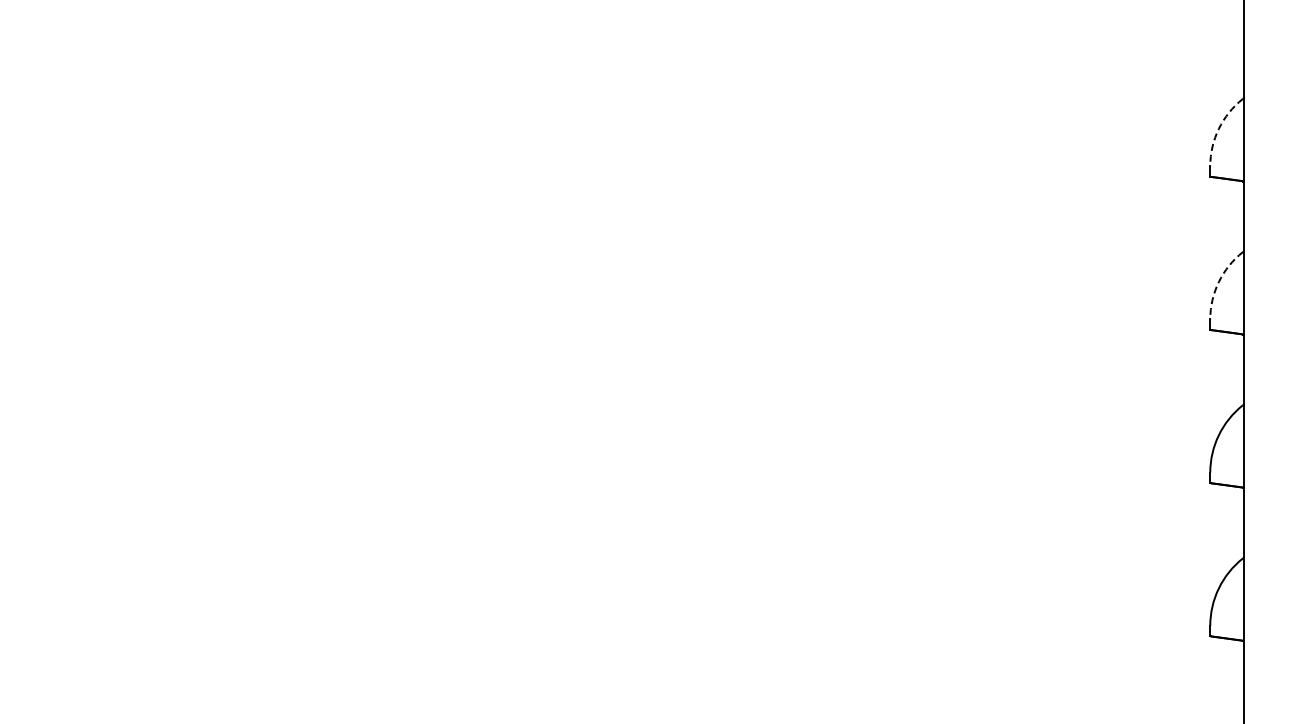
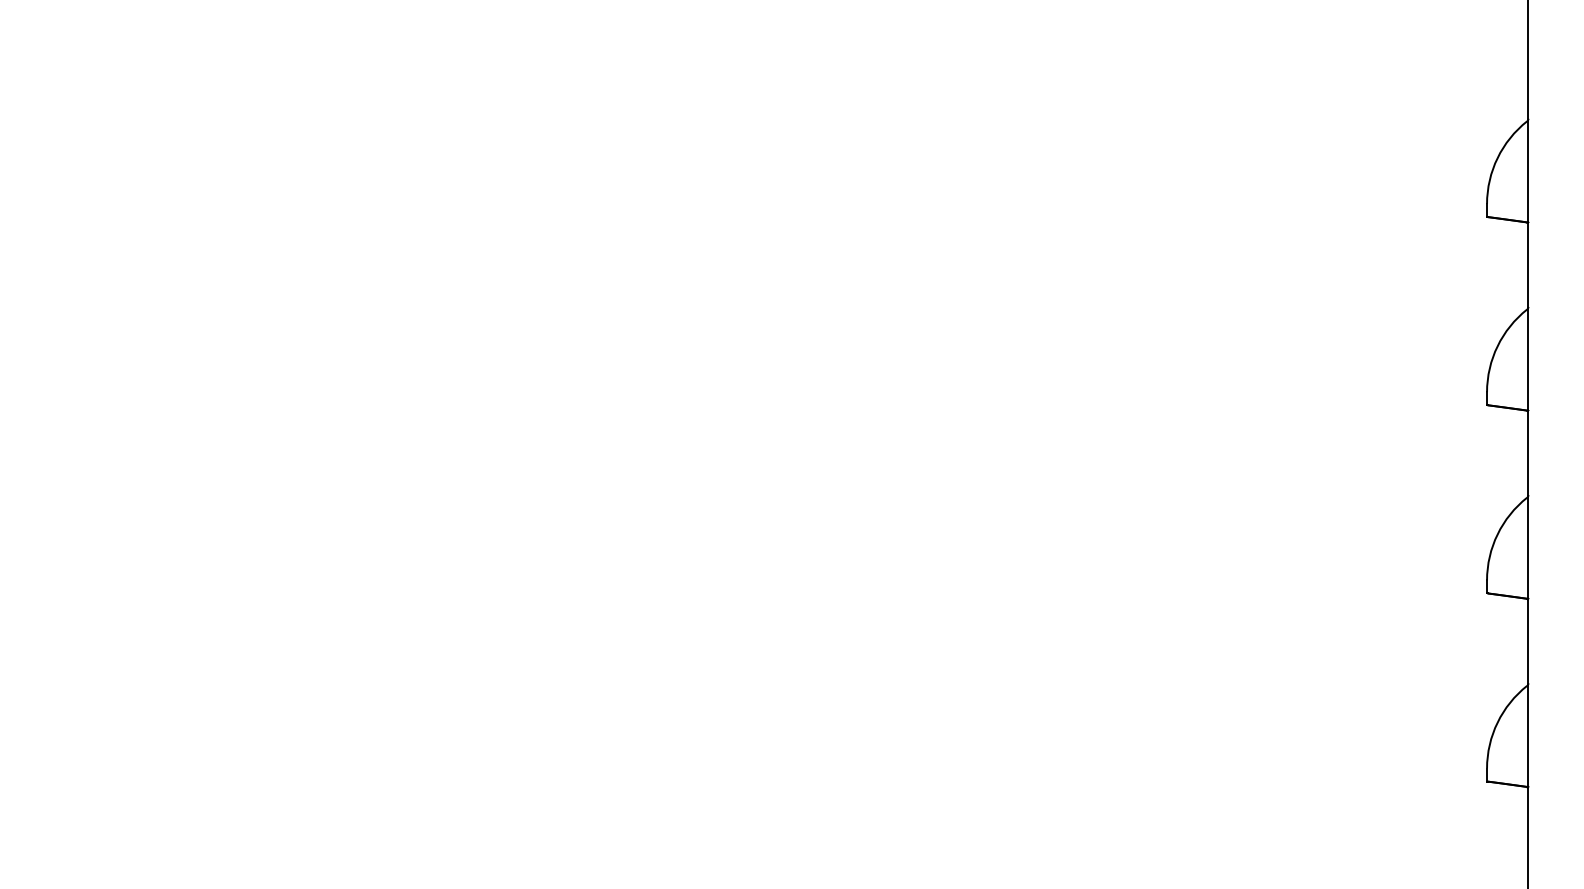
arc: (1218, 128) -> (1497, 157), dashed -> solid
arc: (1218, 282) -> (1497, 346), dashed -> solid

